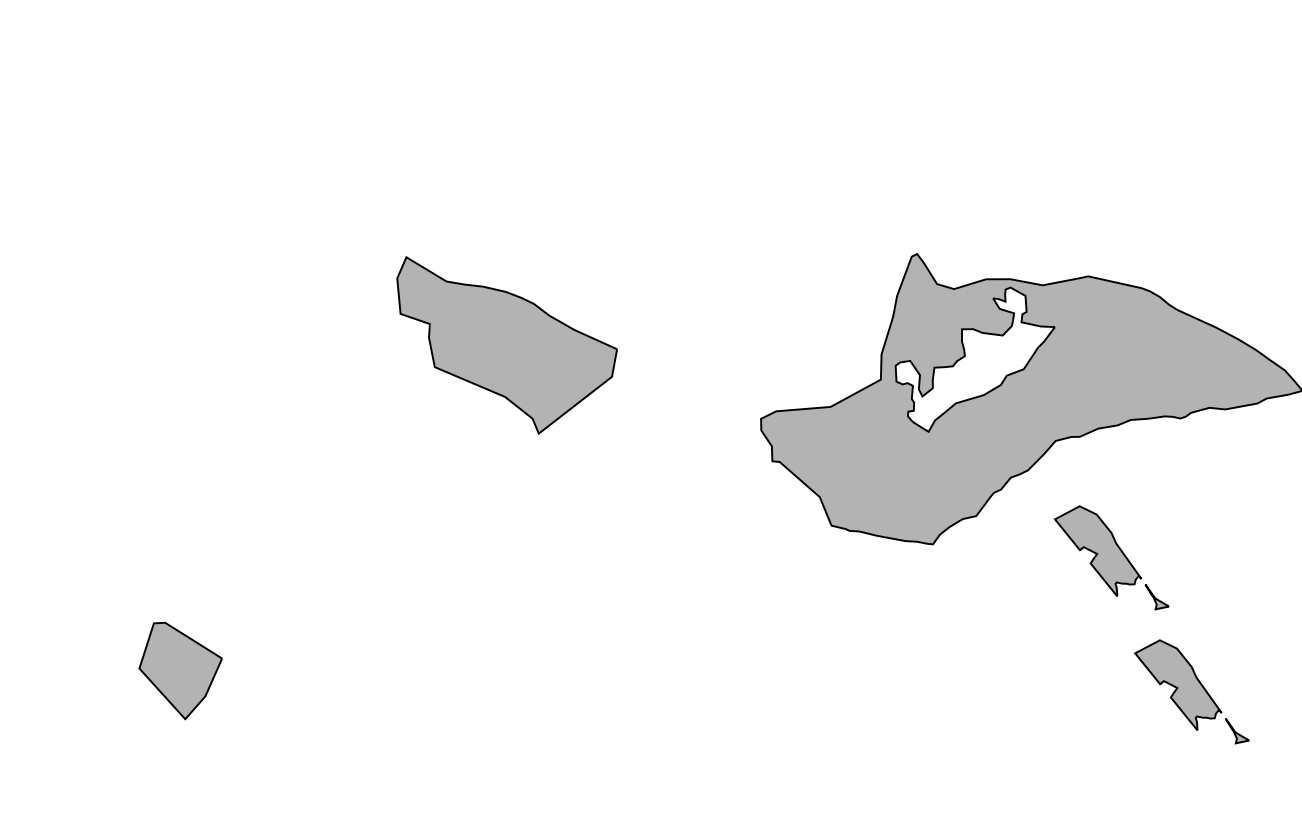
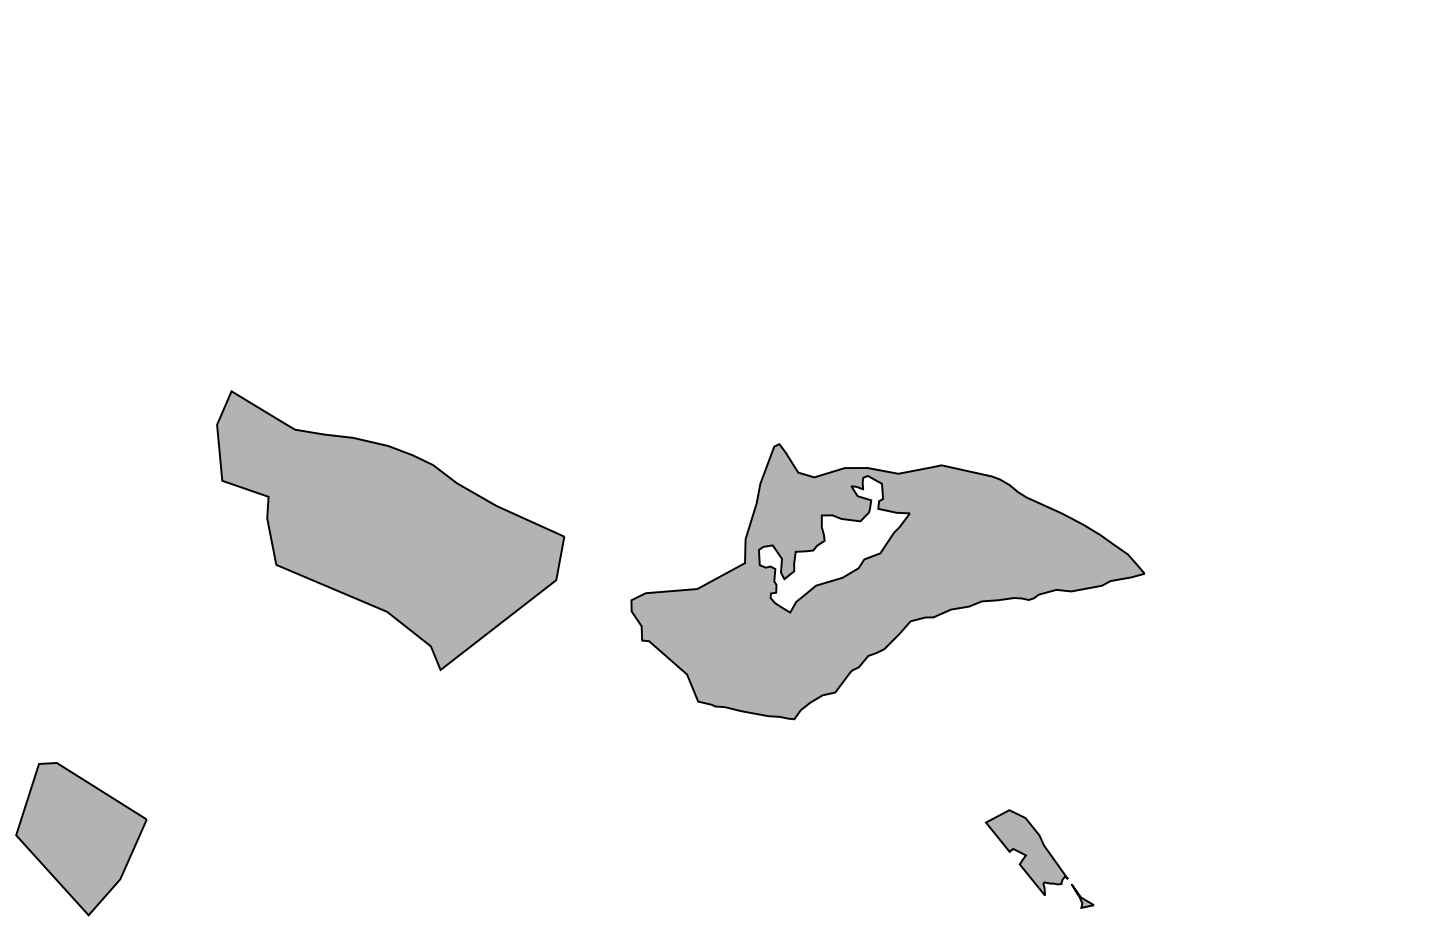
part: (506, 345) -> (390, 530), size x1.67
part: (1111, 557) -> (963, 731), removed
part: (180, 671) -> (81, 839), size x1.67

